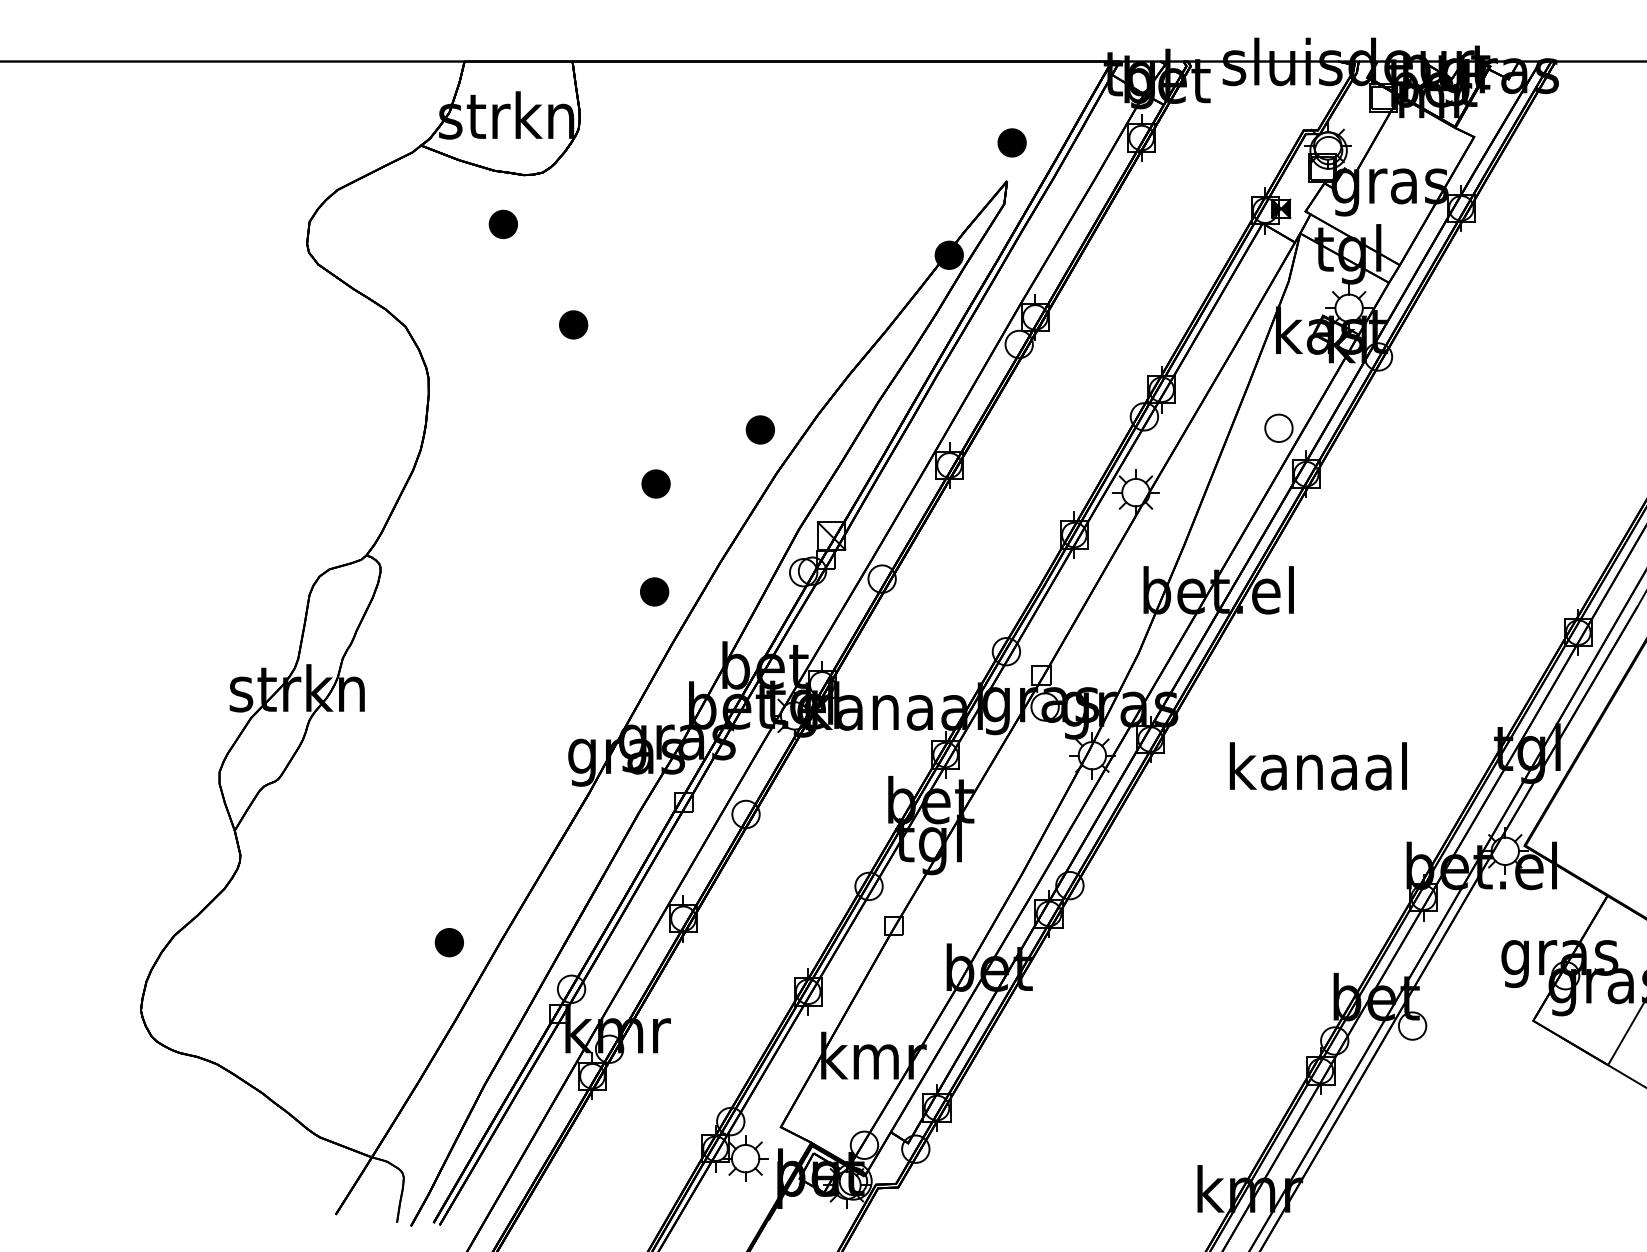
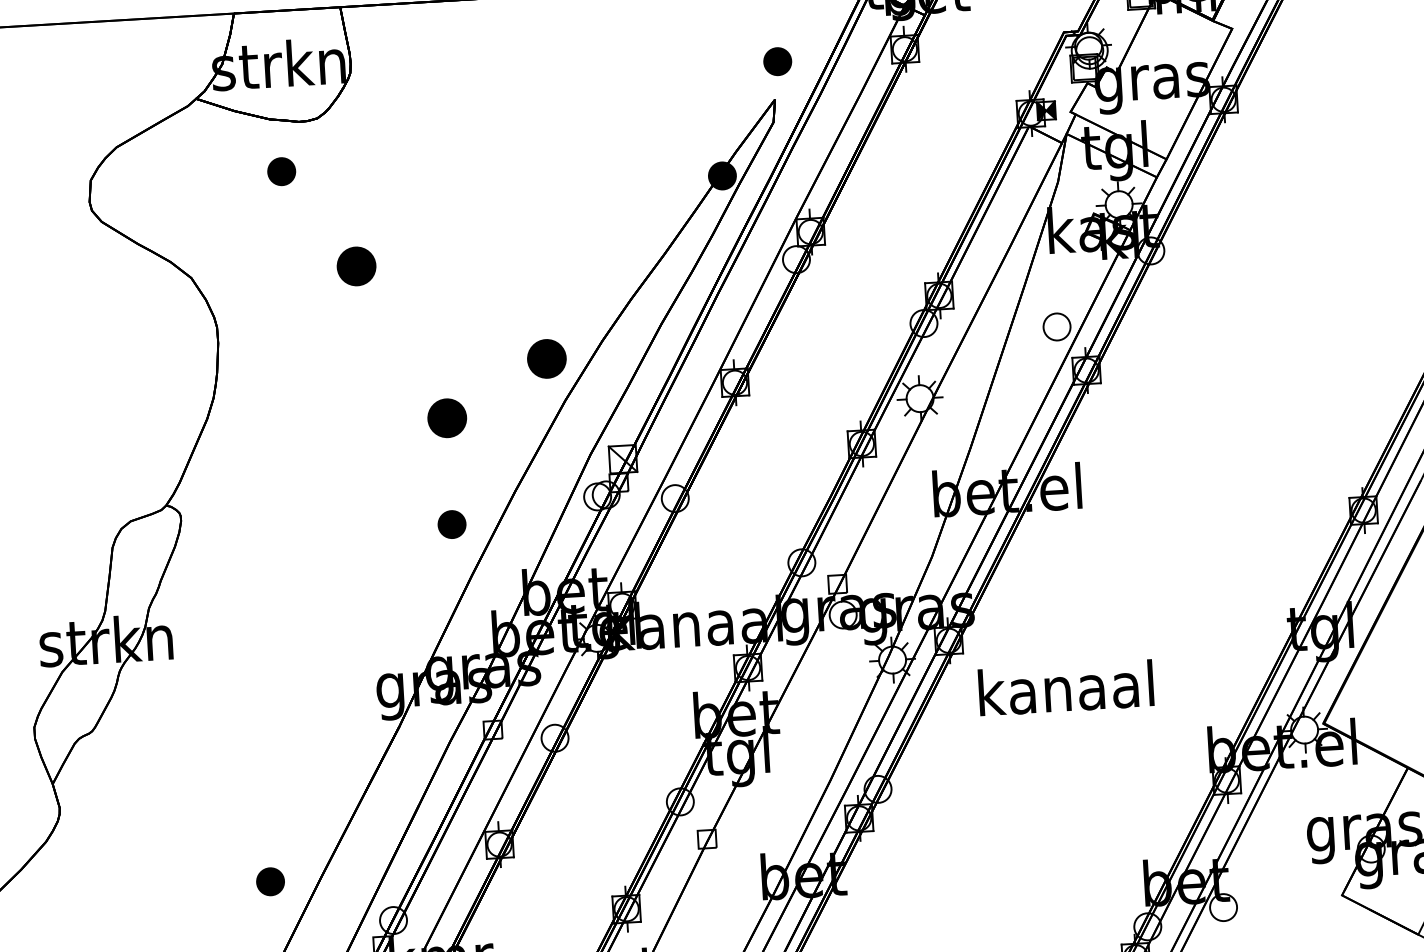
part: (573, 324) -> (356, 266), size x1.4
part: (759, 429) -> (545, 358), size x1.4
part: (655, 483) -> (446, 417), size x1.4
text: (1317, 766) -> (1065, 688), moved

